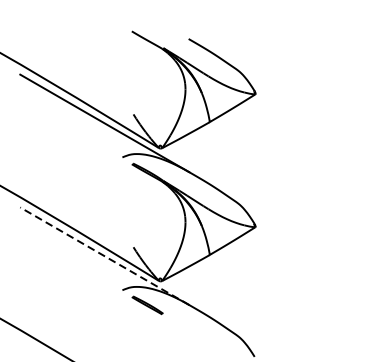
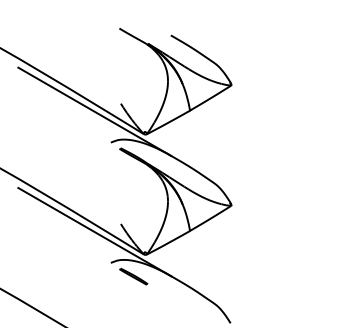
line: (104, 255) -> (94, 231), dashed -> solid

